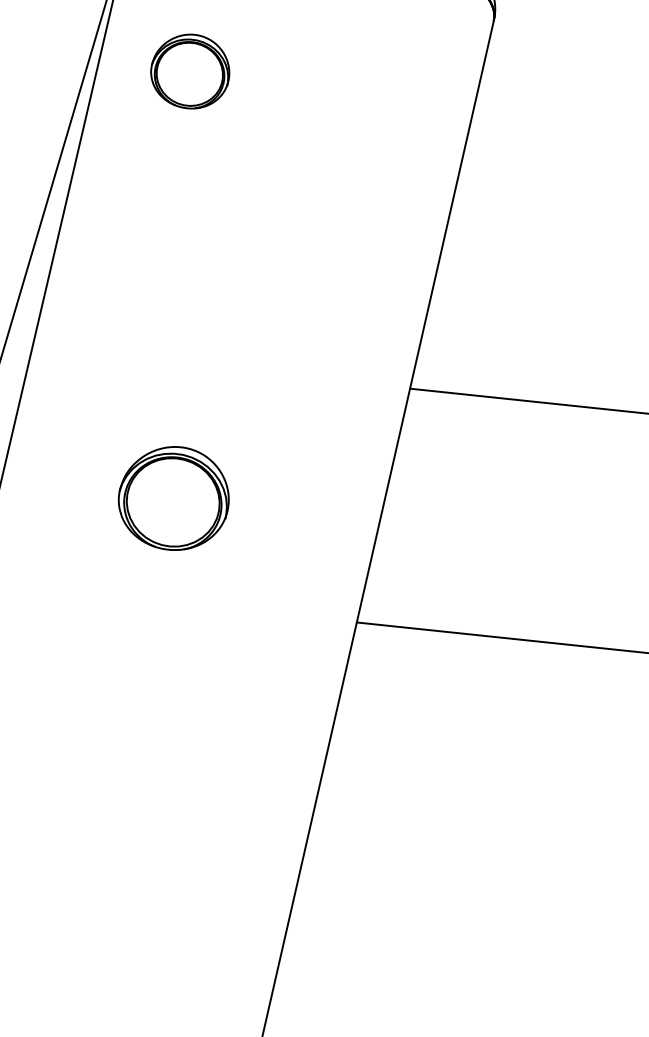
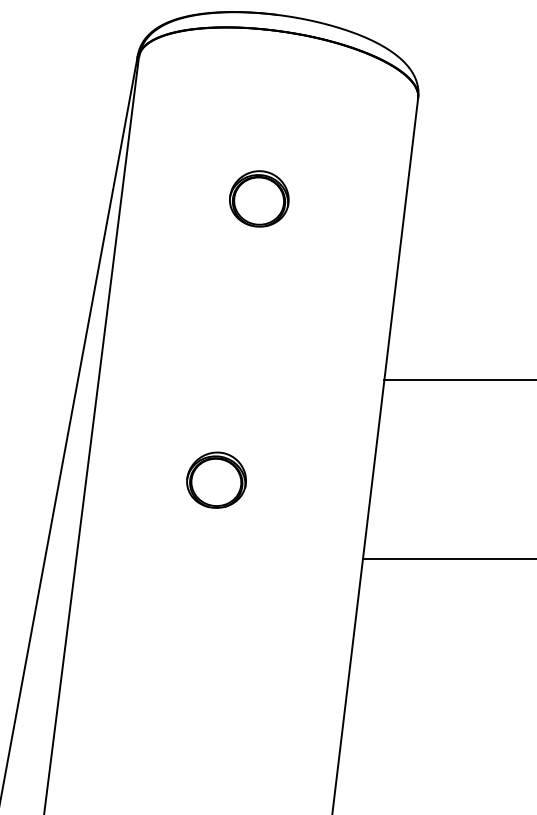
part: (190, 70) -> (259, 198), moved
part: (173, 497) -> (216, 479), size x0.71

